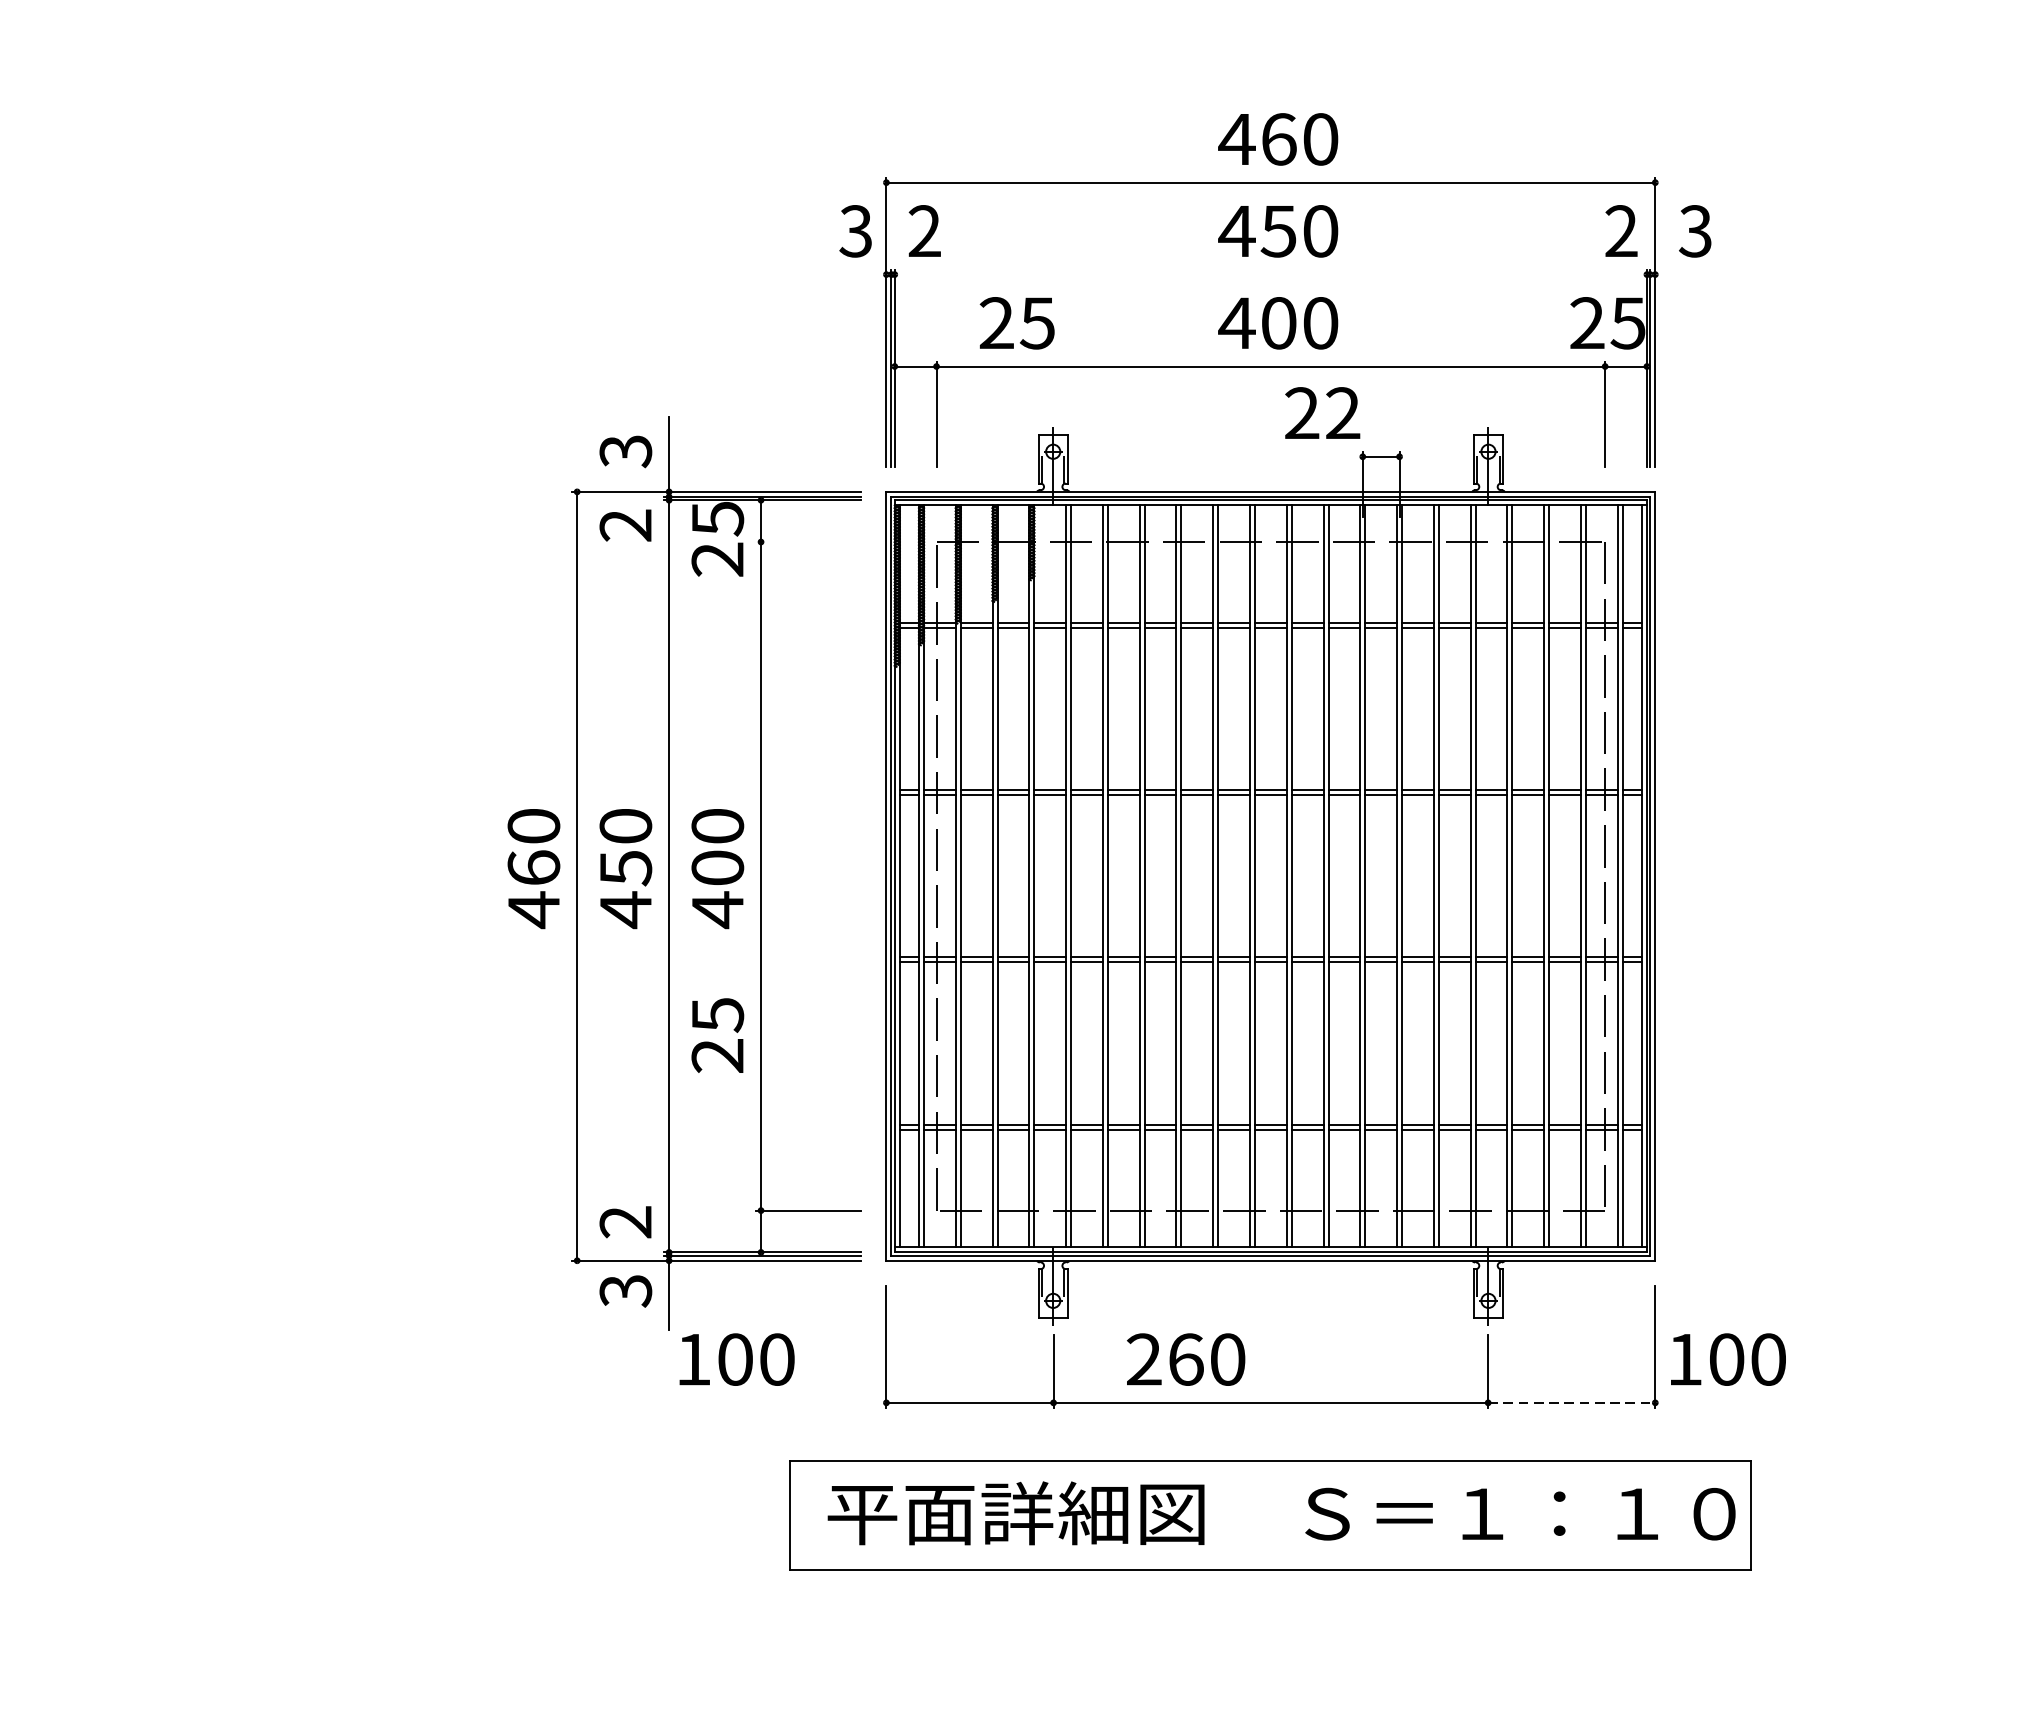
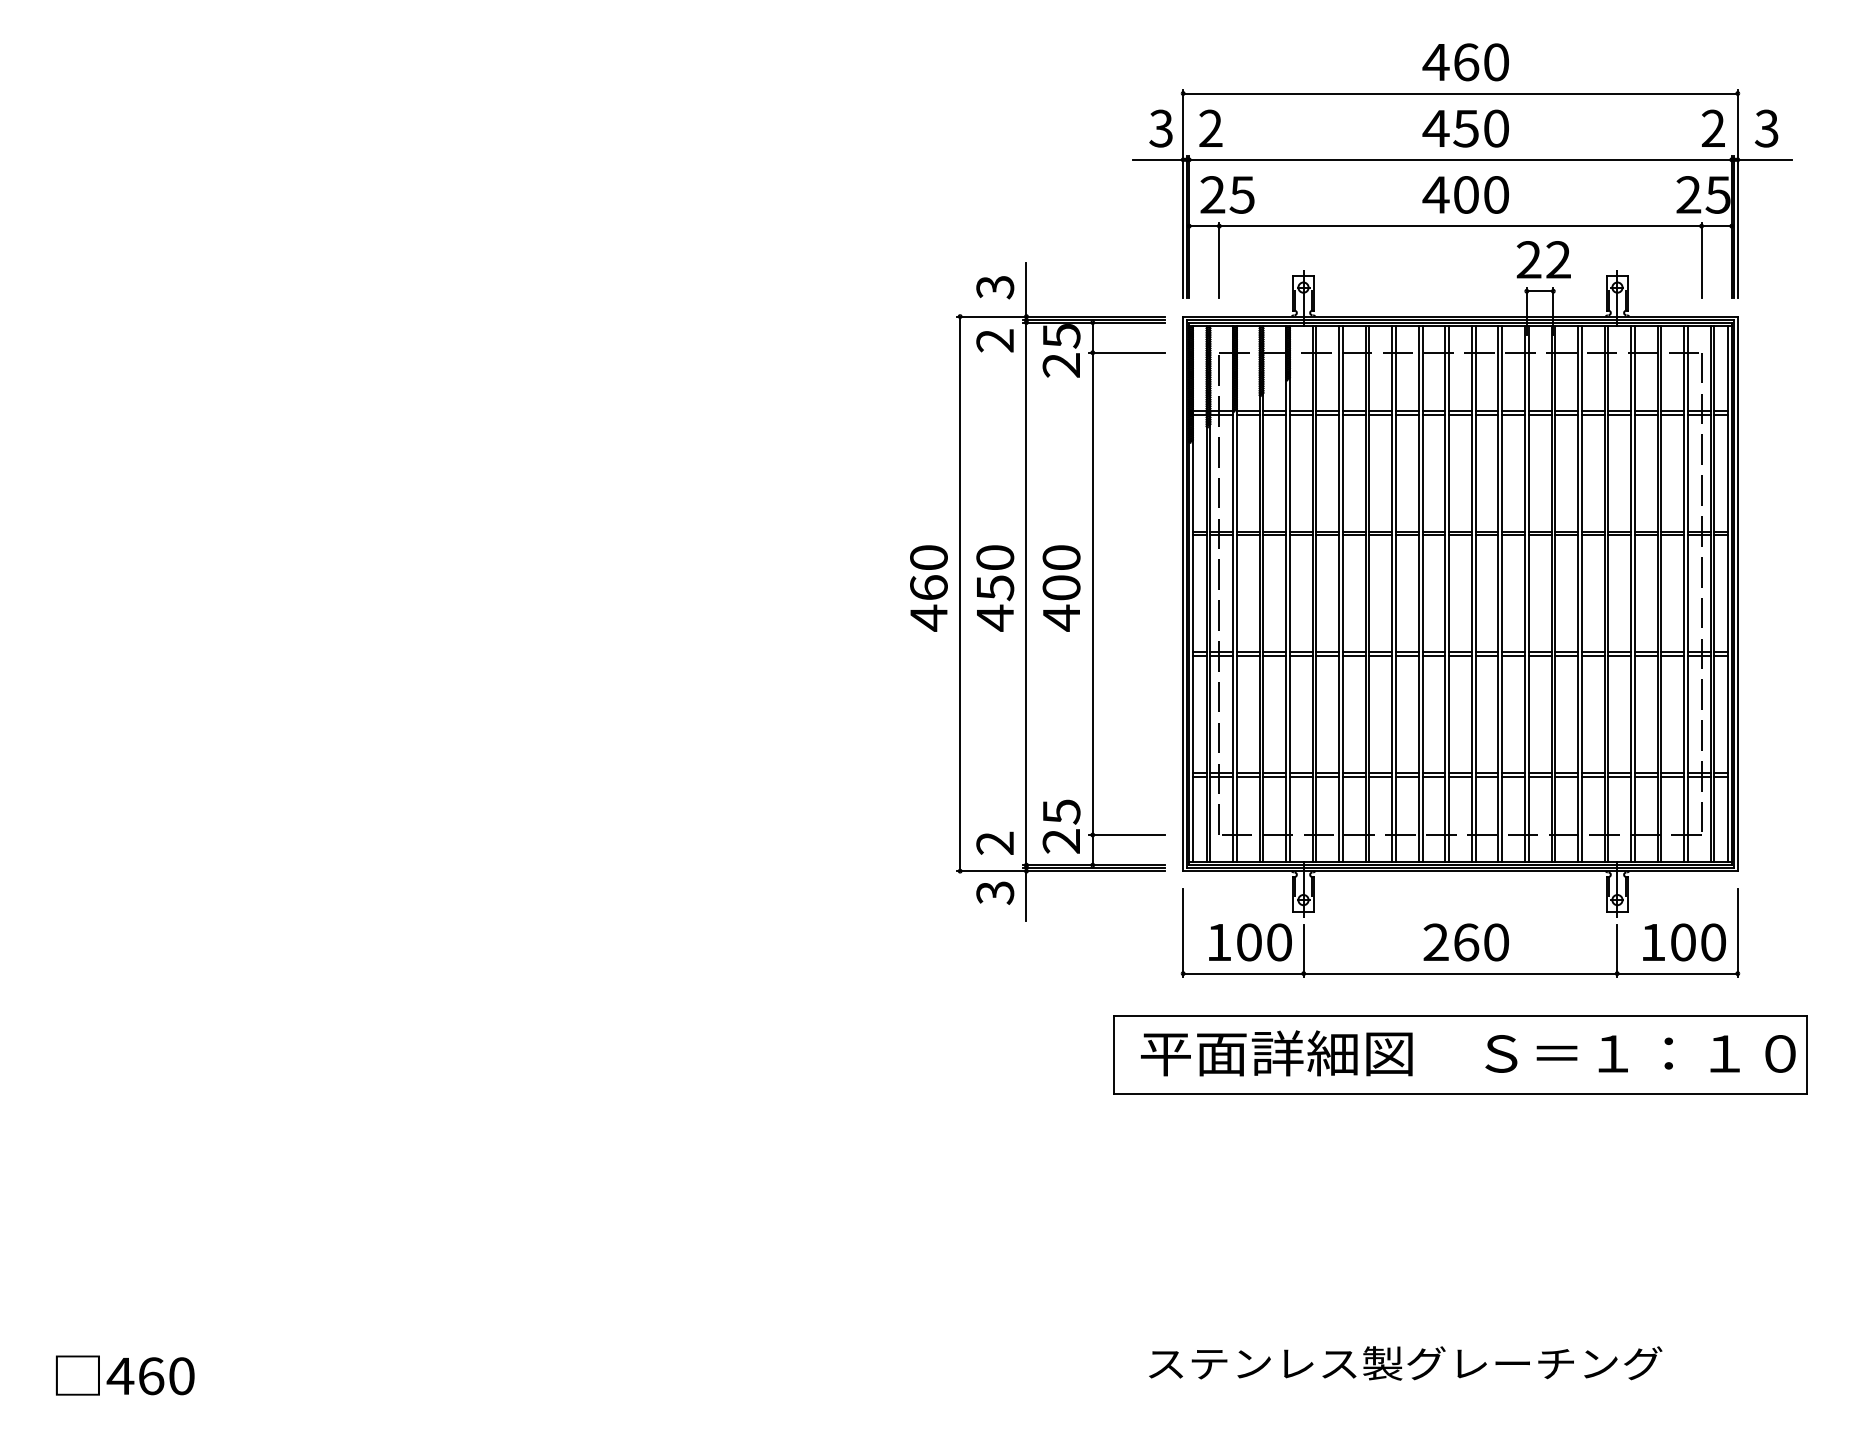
line: (1273, 274) -> (1462, 159), added
text: (1017, 322) -> (1227, 194), moved
text: (1322, 412) -> (1543, 259), moved
line: (809, 541) -> (1127, 352), added
text: (717, 1035) -> (1061, 826), moved
text: (737, 1359) -> (1250, 942), moved
text: (1184, 1359) -> (1465, 942), moved
text: (1728, 1359) -> (1684, 942), moved
line: (1573, 1402) -> (1678, 973), dashed -> solid

